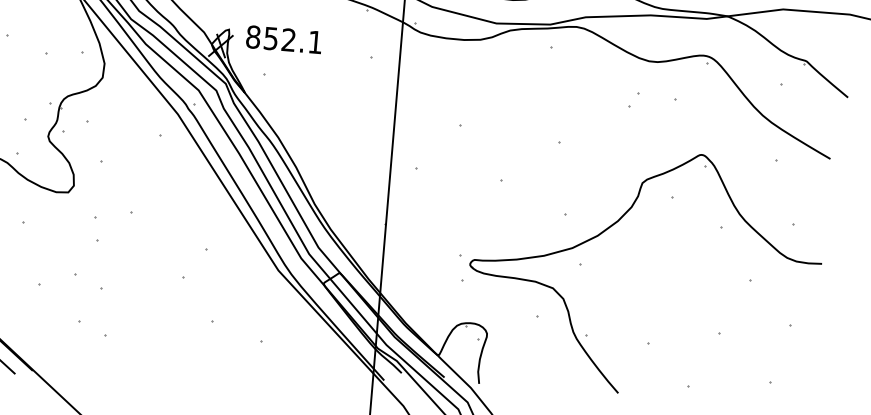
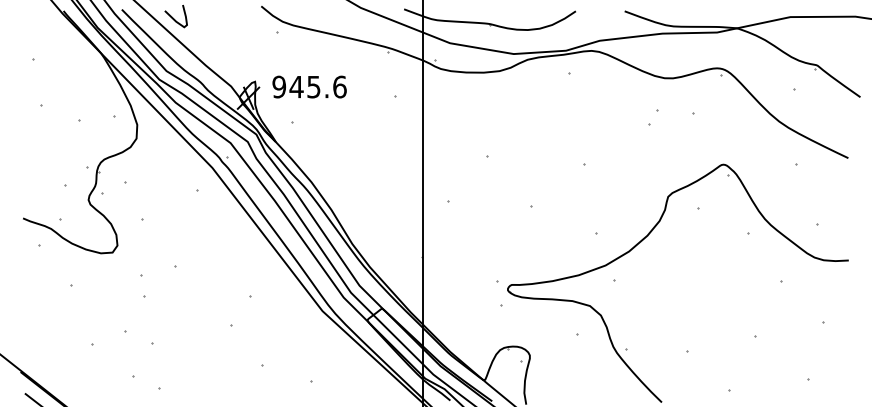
text: (284, 39) -> (309, 86), 852.1 -> 945.6

